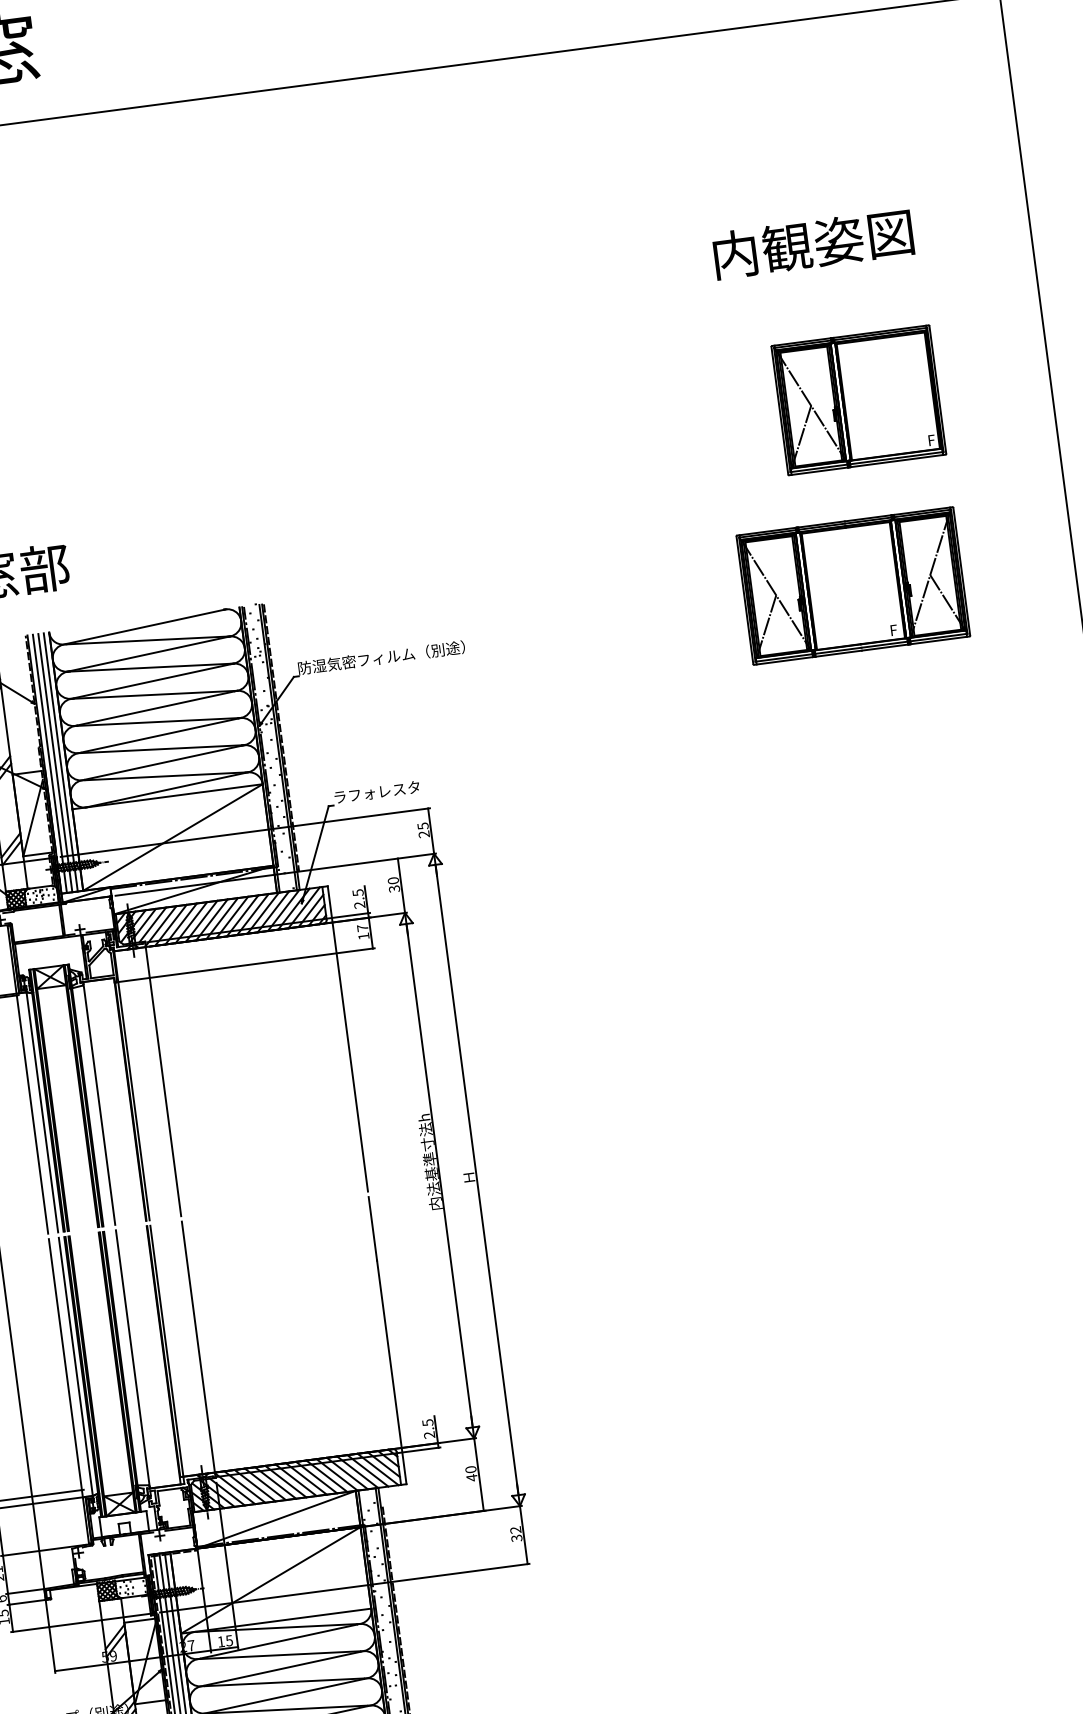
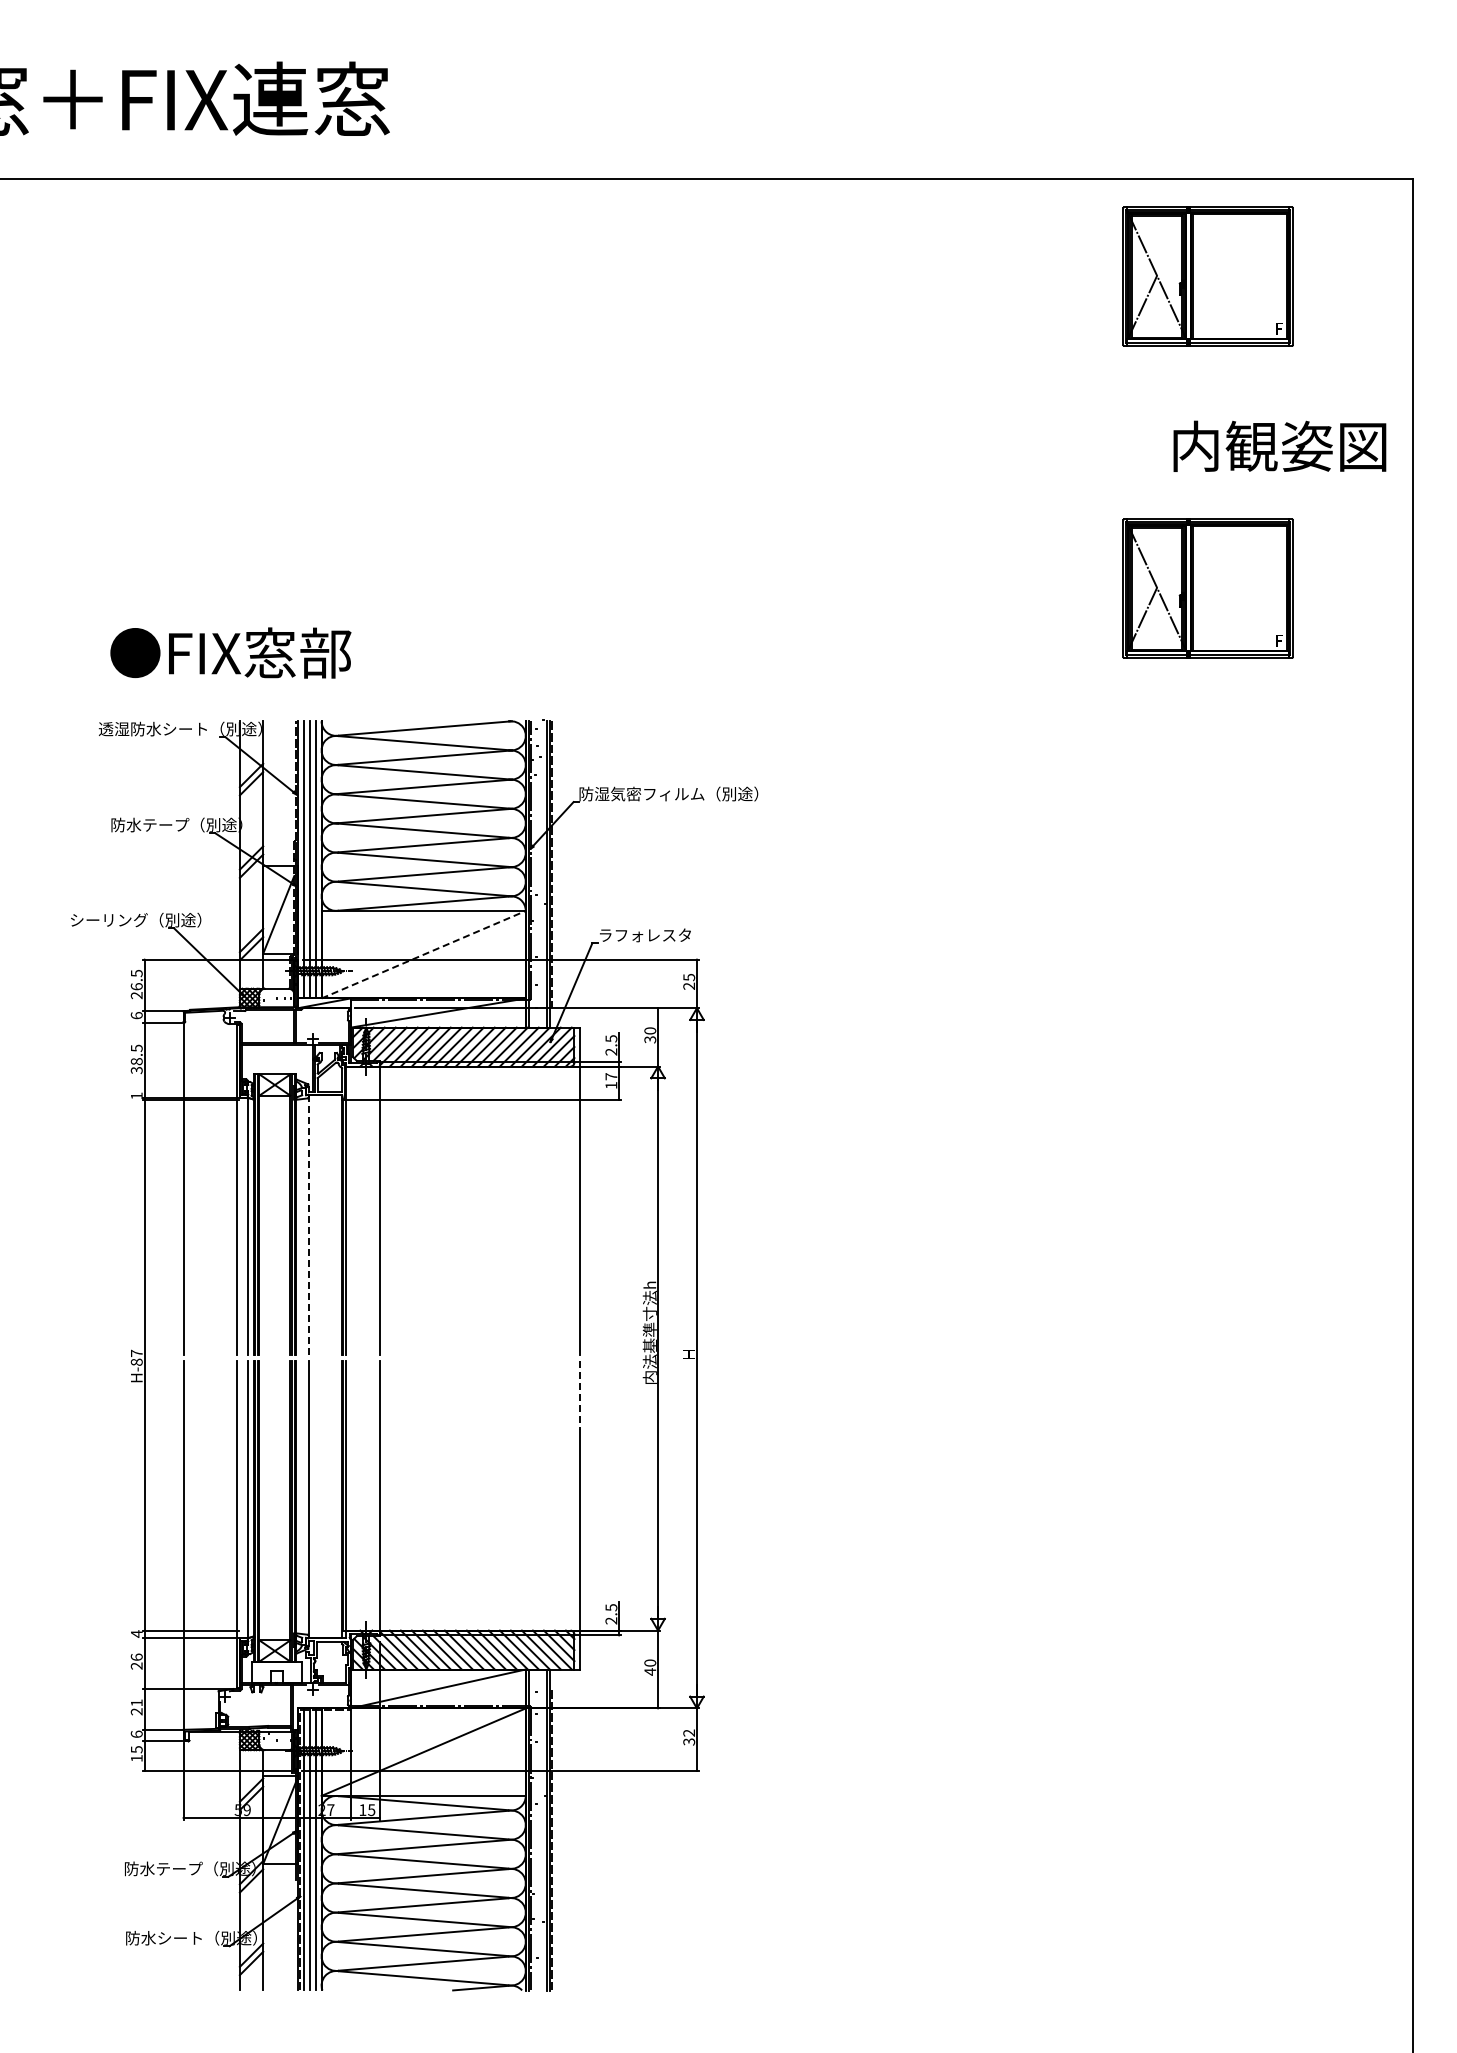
part: (819, 109) -> (1207, 276), added
text: (812, 243) -> (1279, 445), moved
part: (853, 585) -> (1176, 783), removed
line: (173, 837) -> (424, 954), solid -> dashed
line: (98, 1103) -> (308, 1225), solid -> dashed
line: (373, 1228) -> (580, 1395), solid -> dashed

